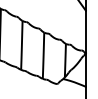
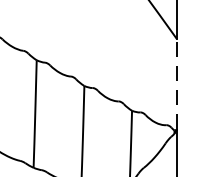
line: (86, 31) -> (177, 83), solid -> dashed

